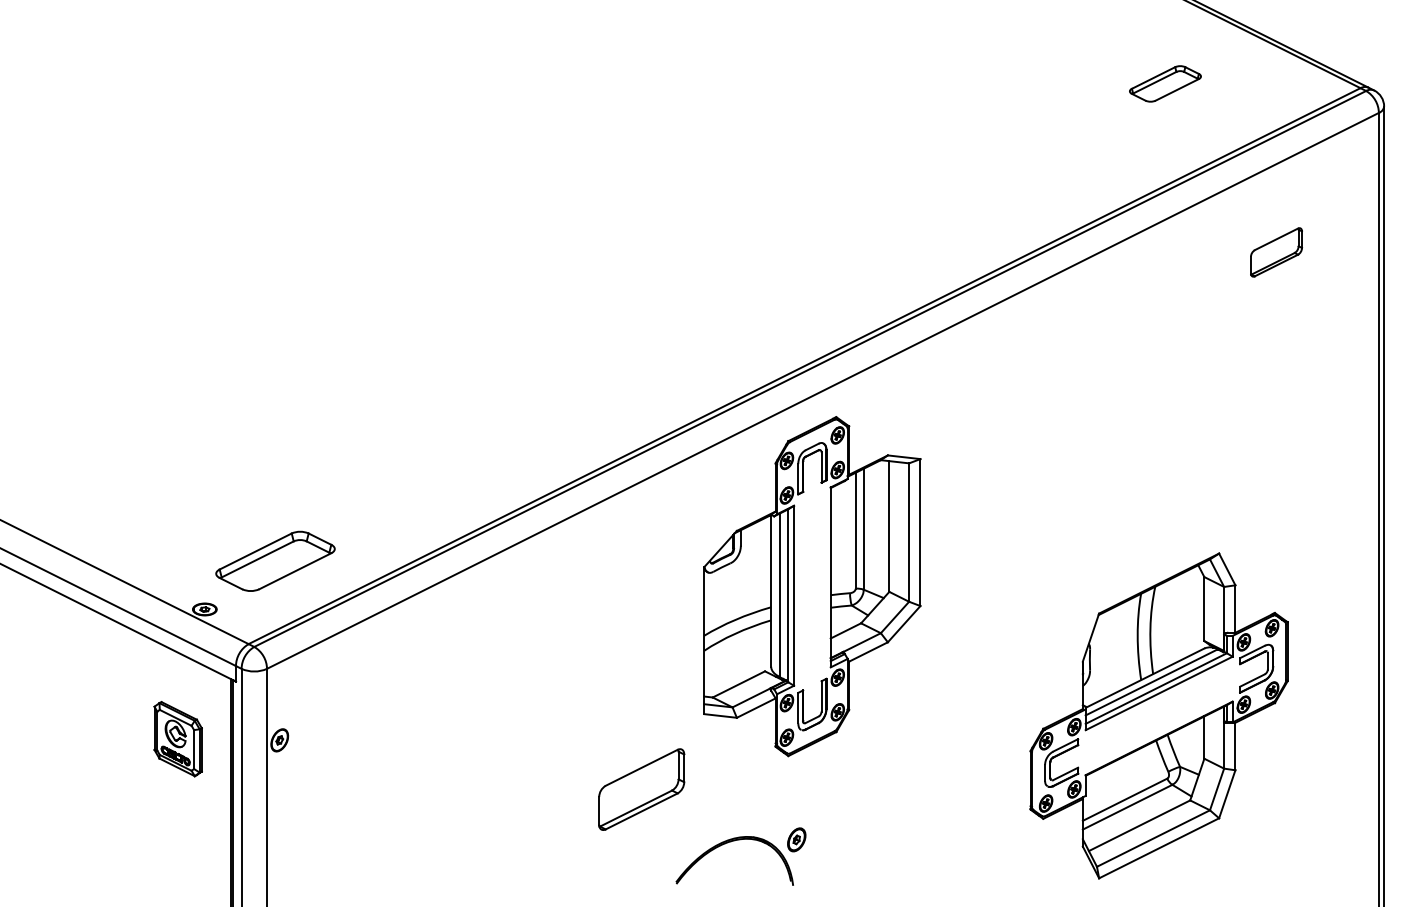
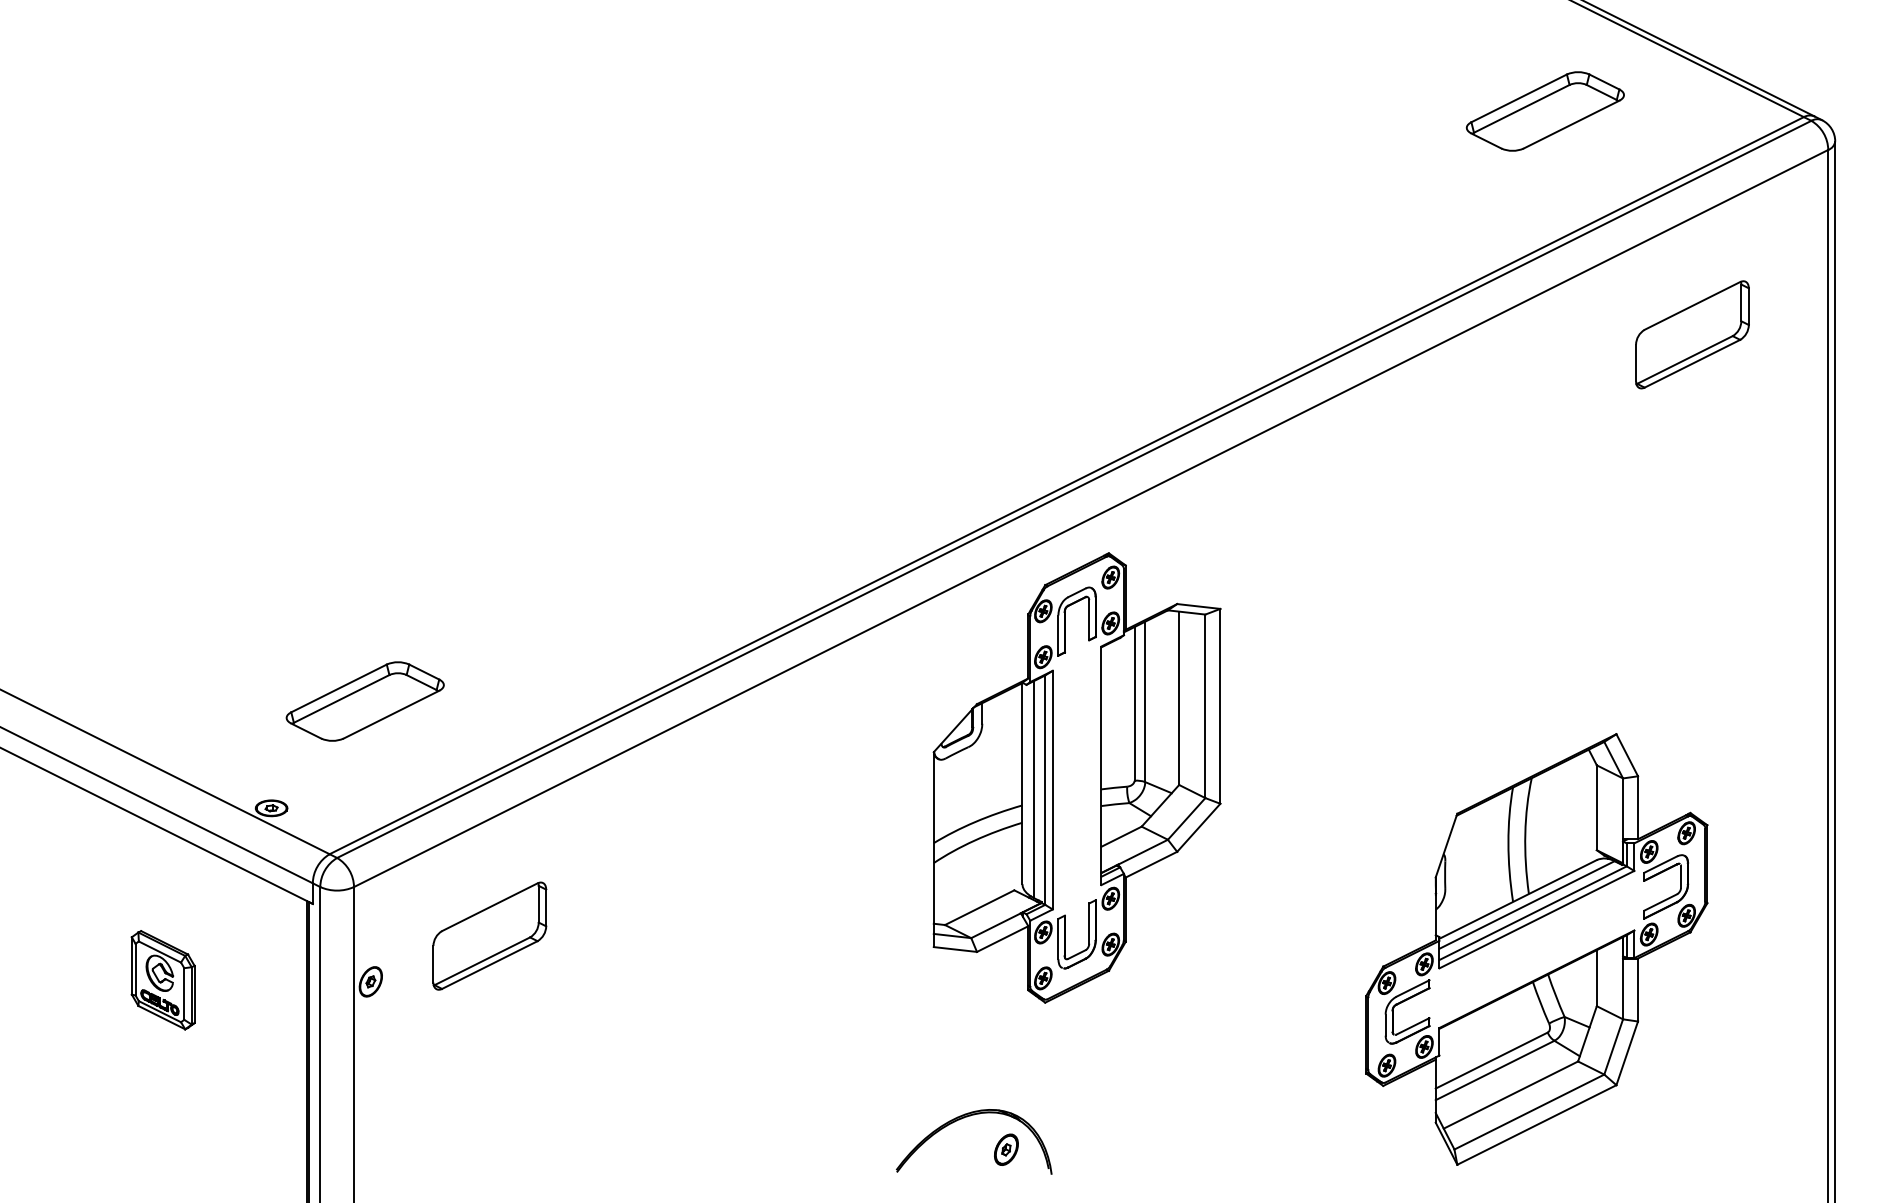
part: (1164, 83) -> (1544, 111), size x1.67
part: (1276, 252) -> (1692, 334), size x1.67
part: (274, 561) -> (364, 701), moved
part: (177, 739) -> (162, 980), moved
part: (641, 789) -> (489, 935), moved
part: (796, 839) -> (1006, 1149), moved

